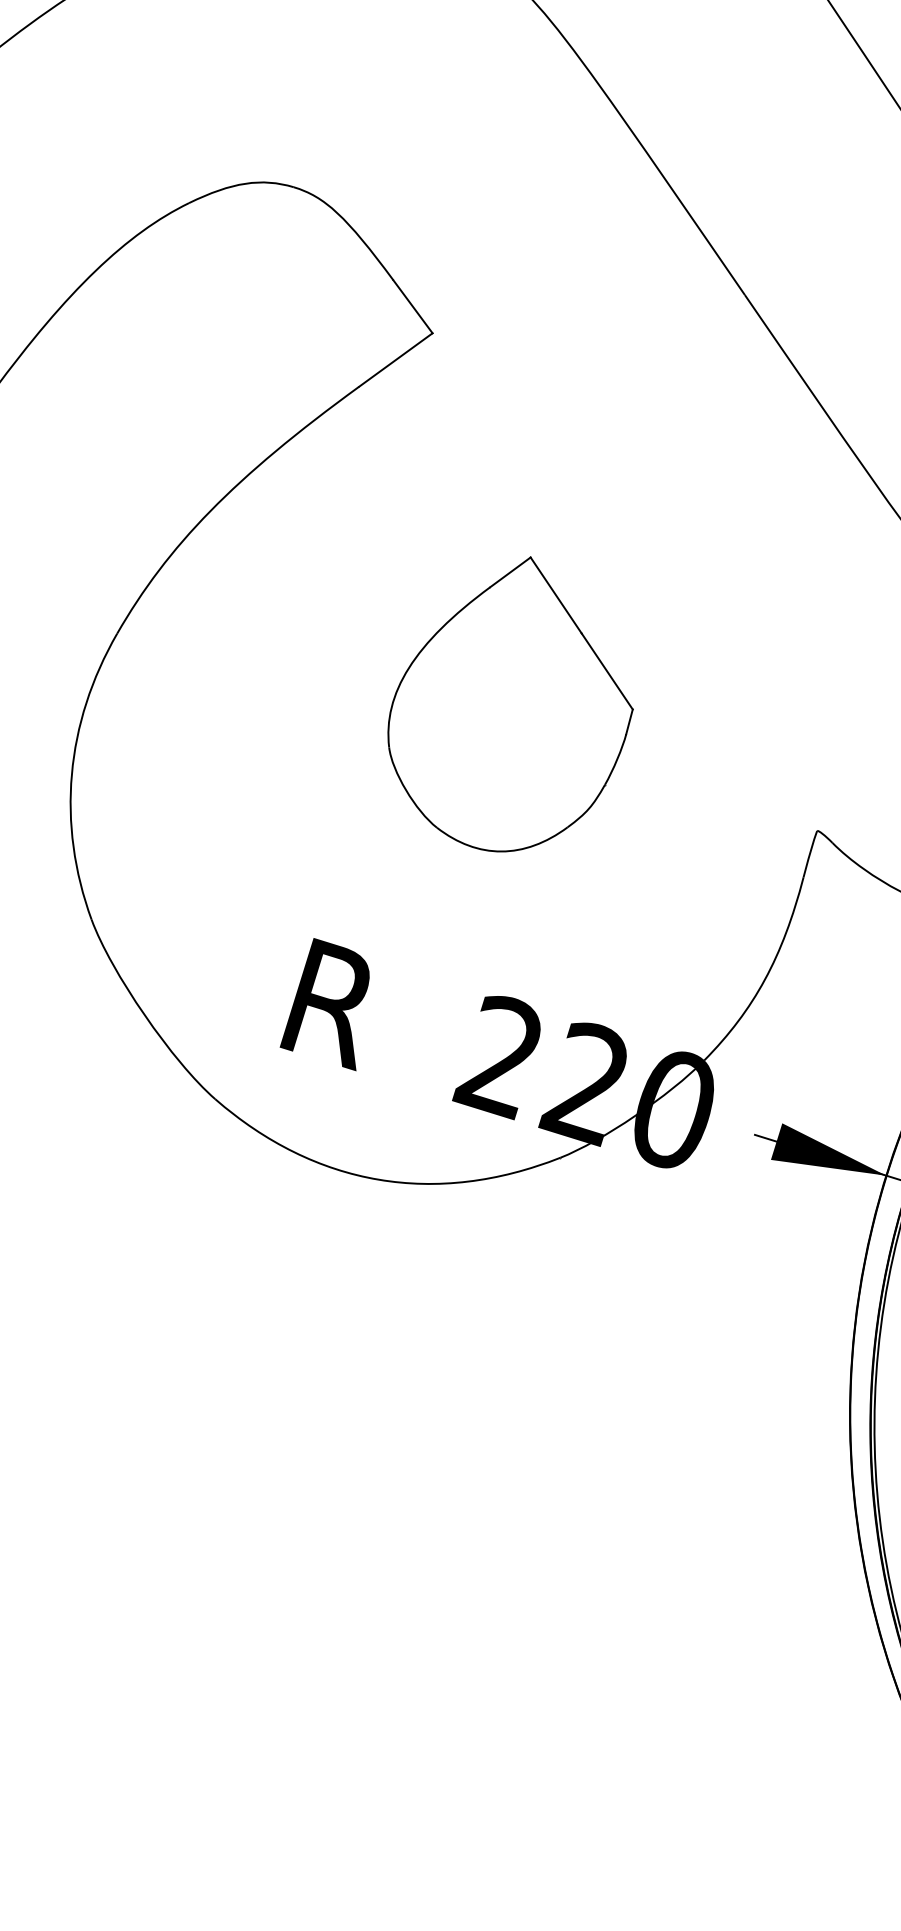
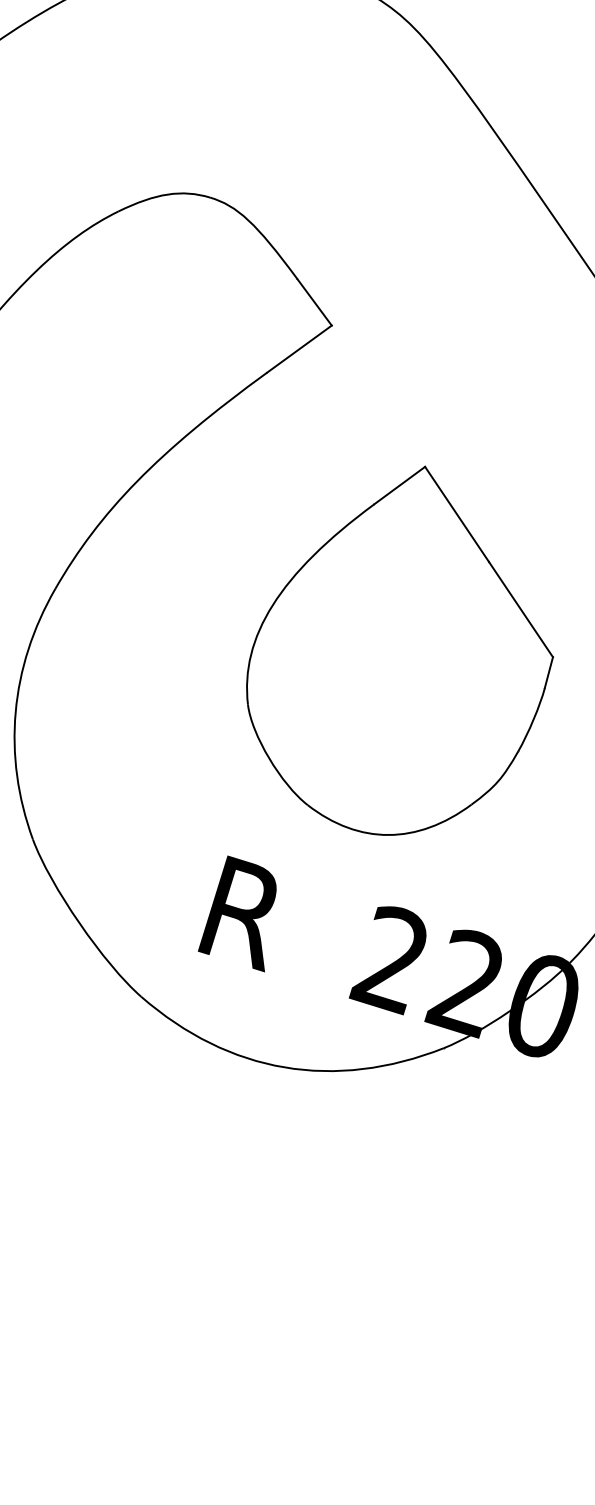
part: (510, 704) -> (400, 650), size x1.43

